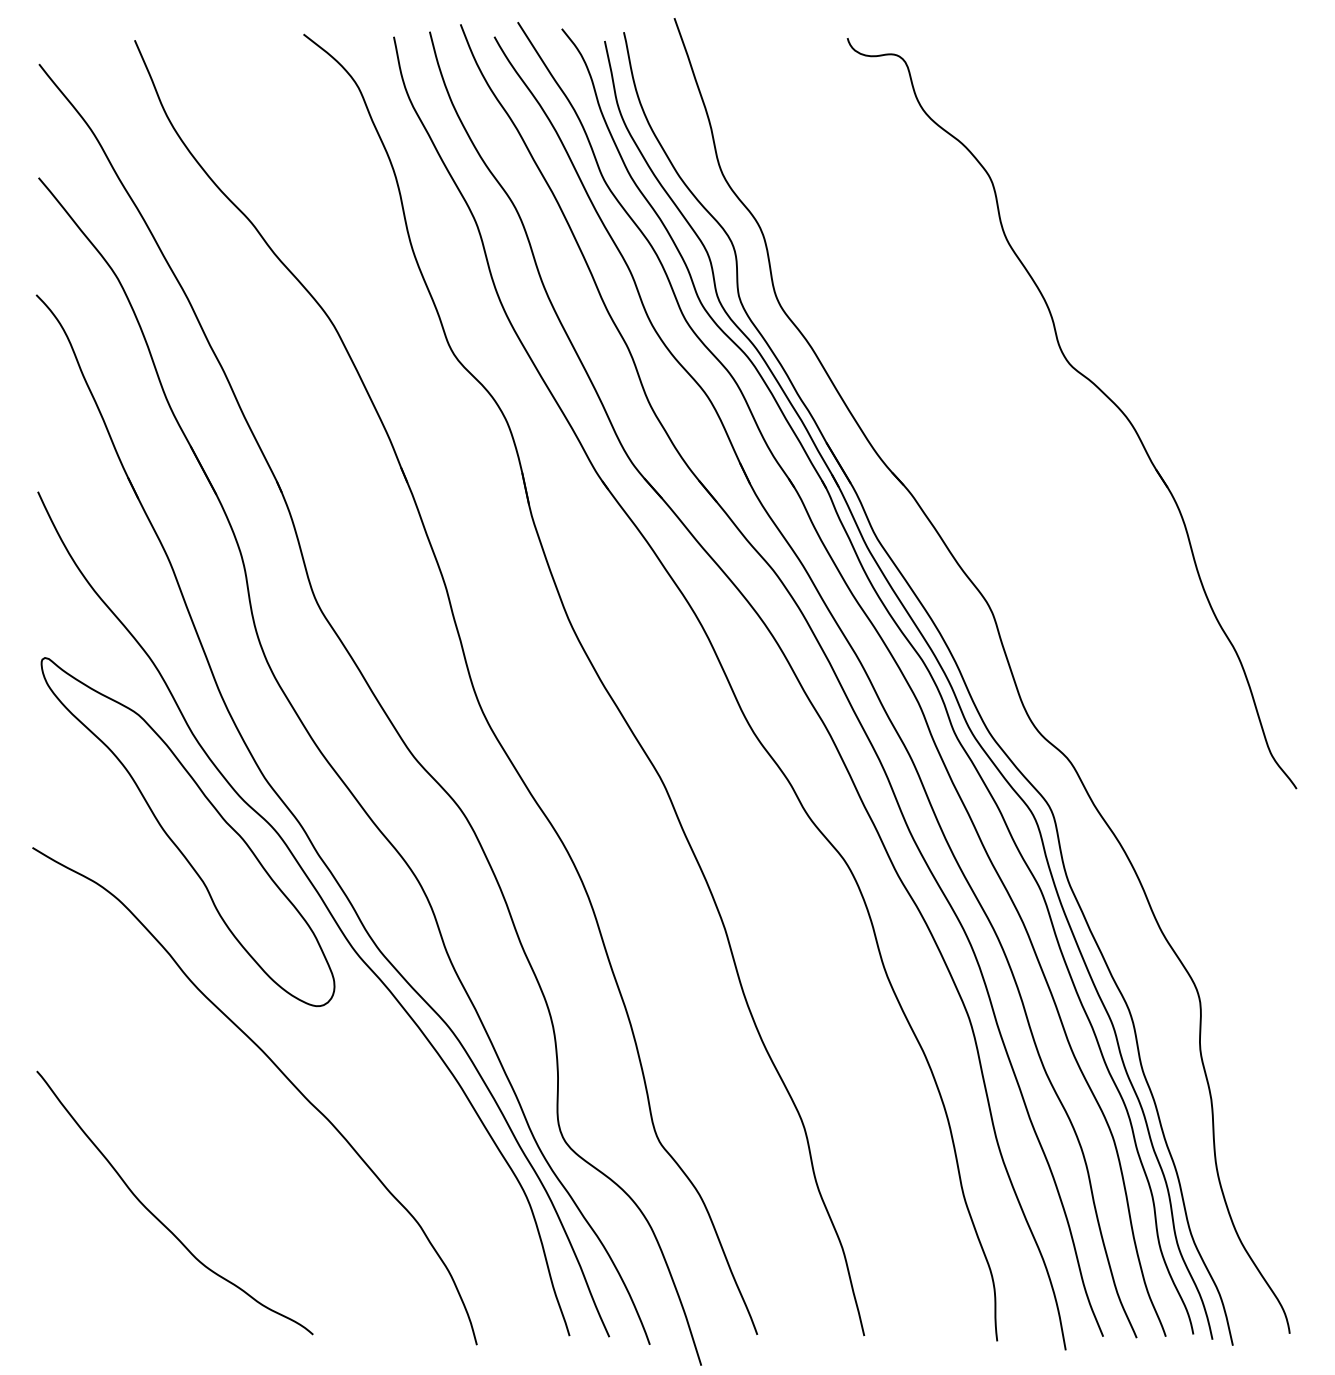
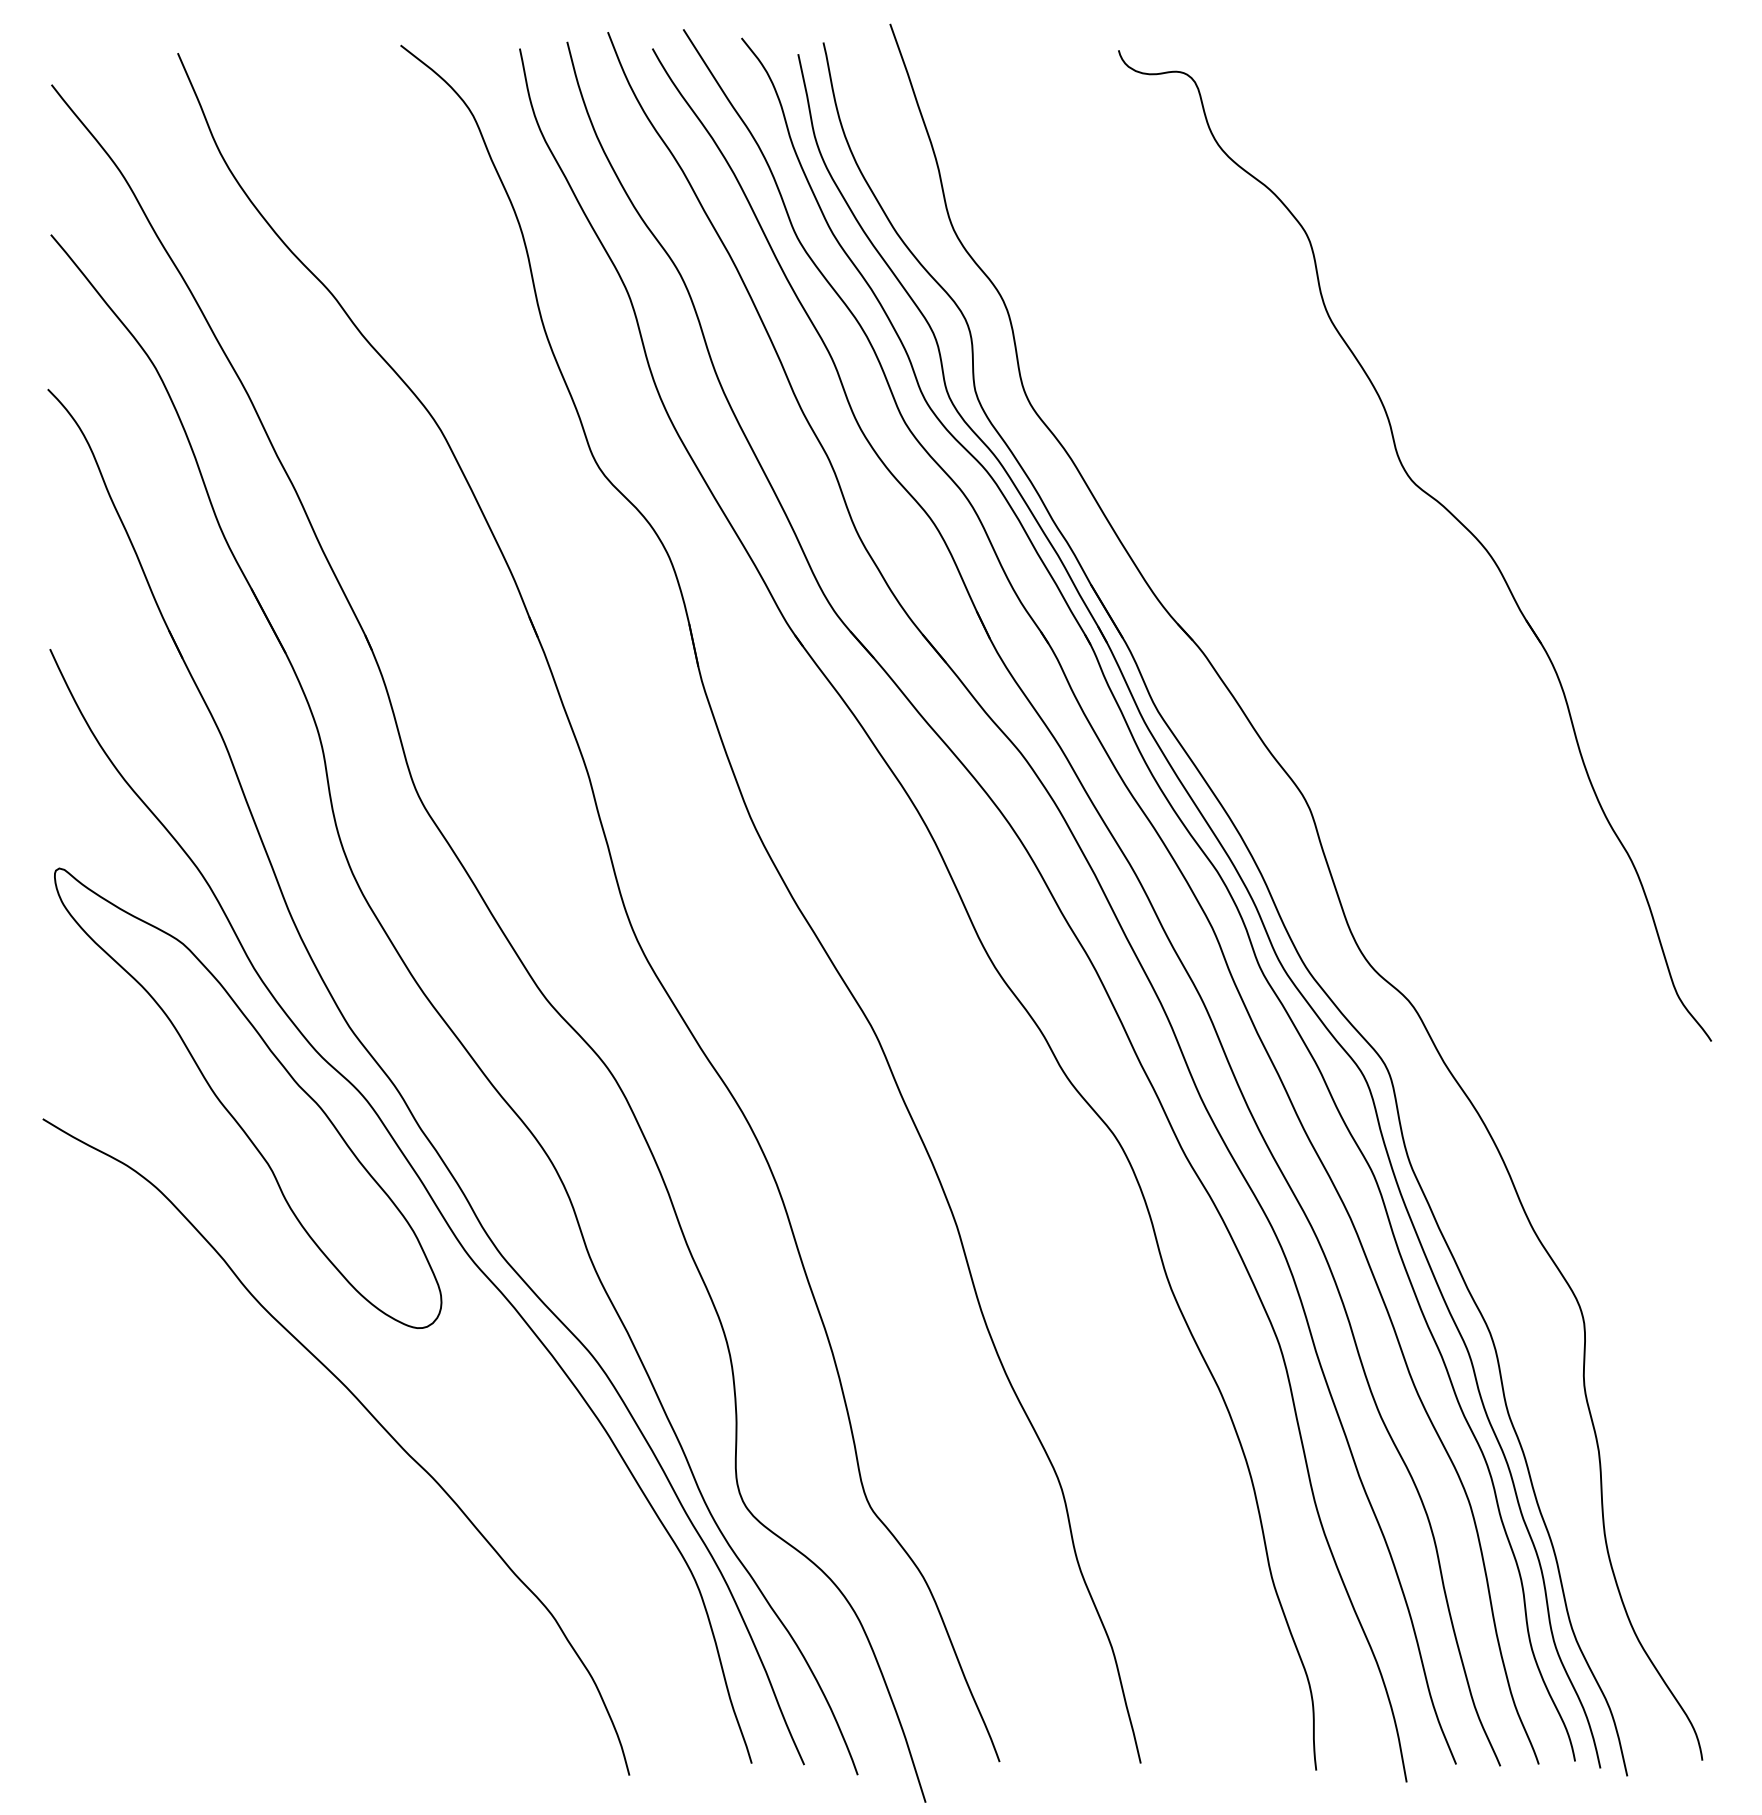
curve: (158, 1218) -> (208, 1608), removed

